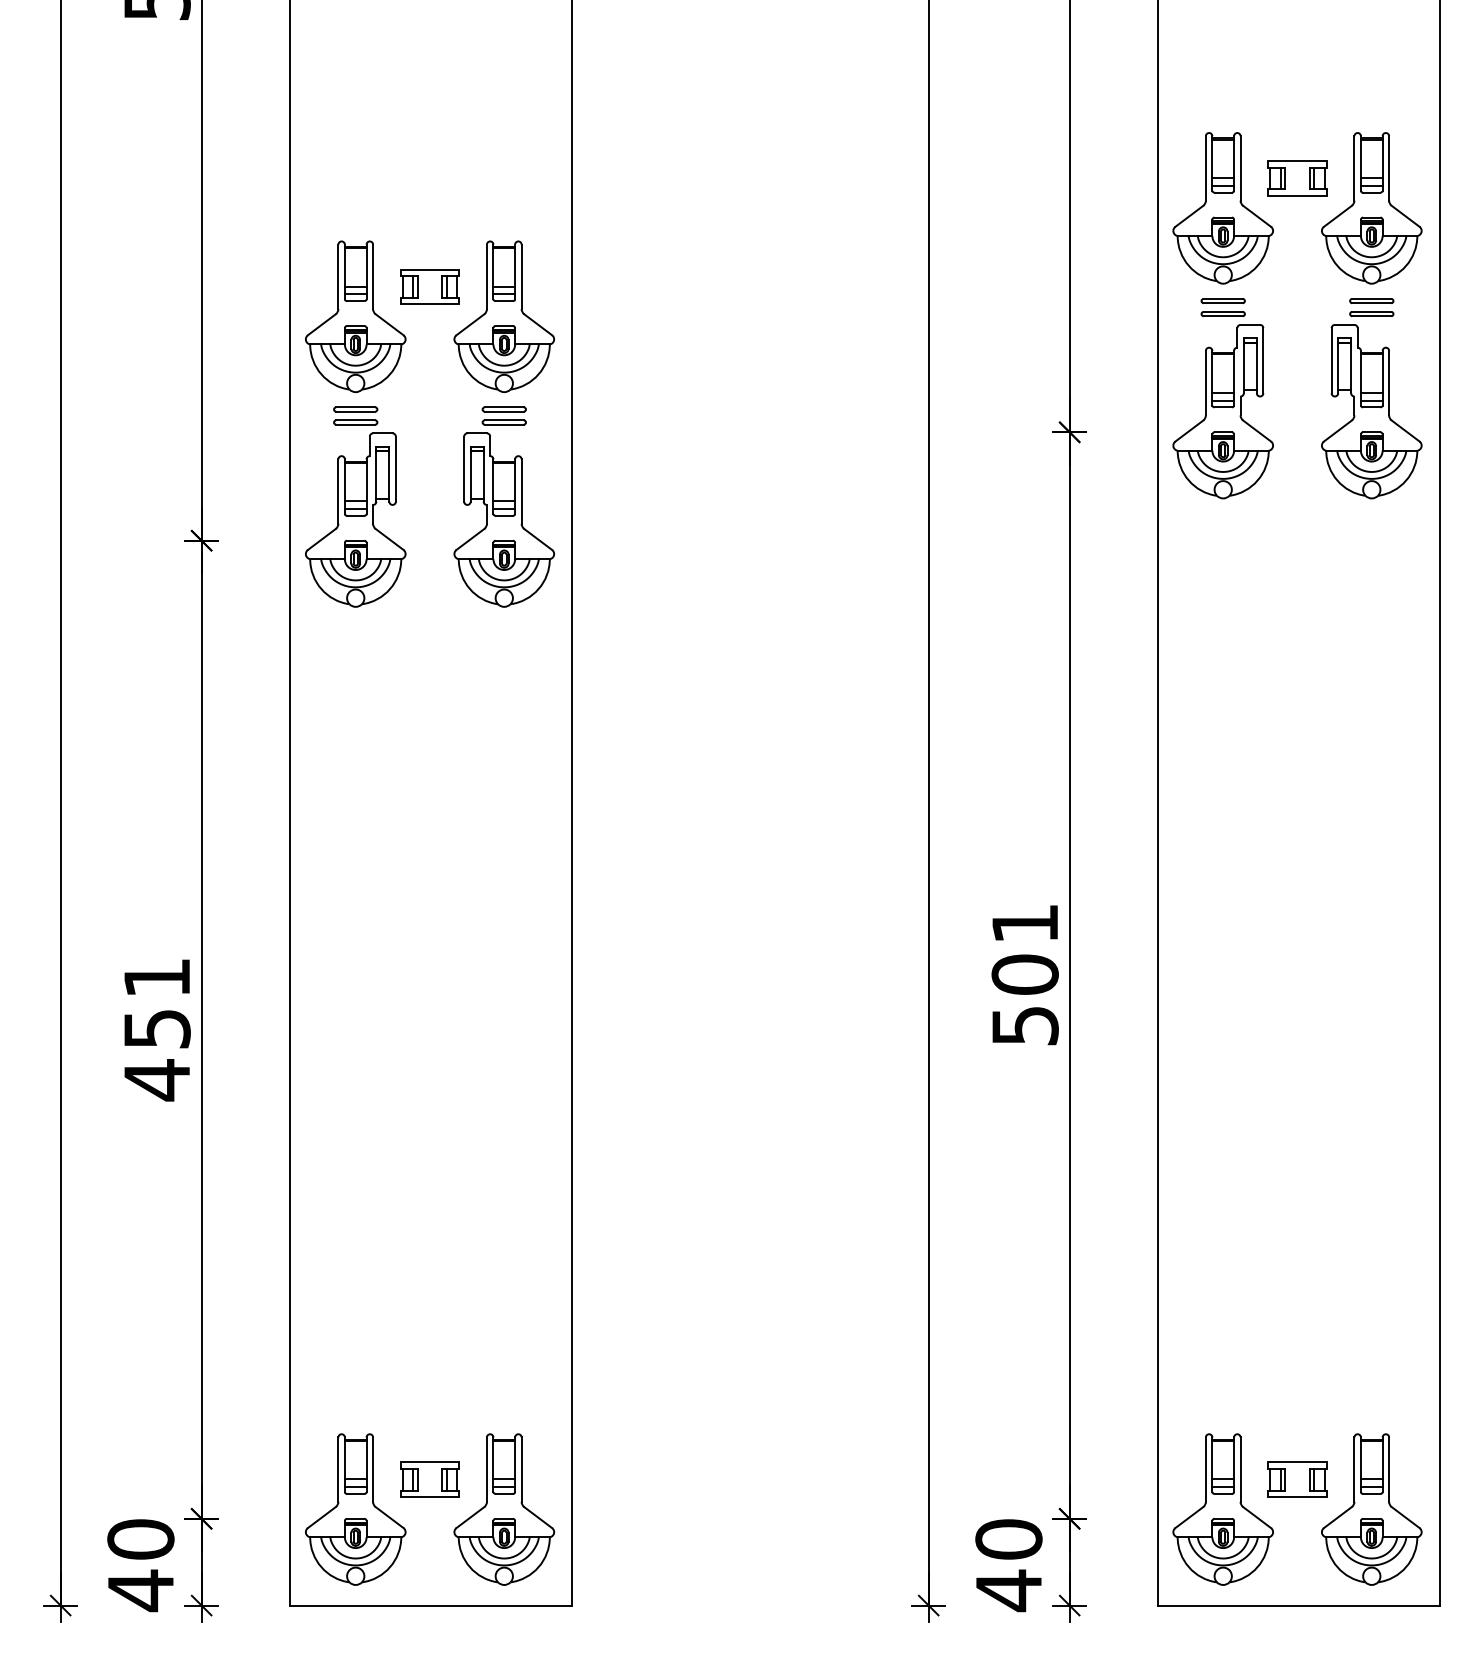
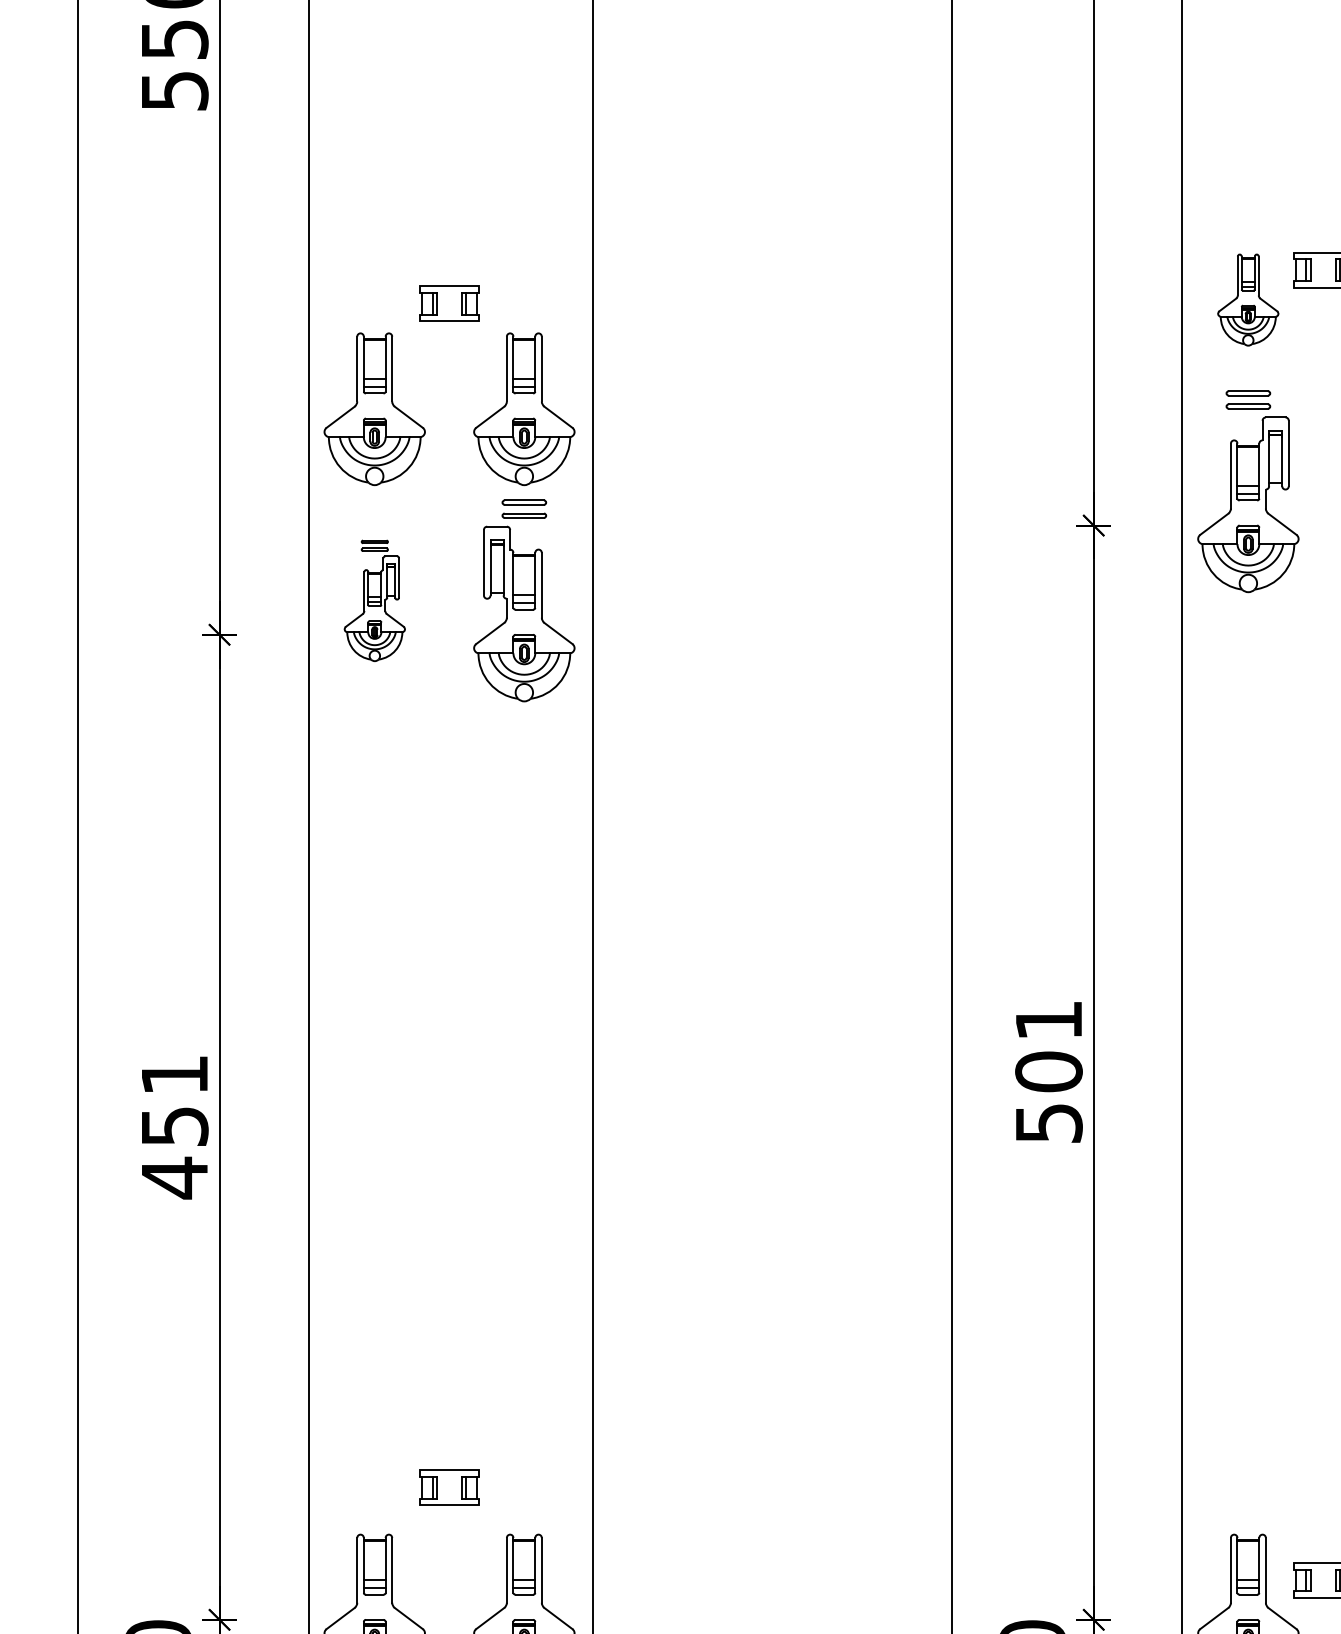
part: (1222, 208) -> (1247, 300), size x0.6
part: (429, 286) -> (449, 303), moved
part: (355, 506) -> (374, 600), size x0.6
part: (429, 1479) -> (449, 1487), moved

